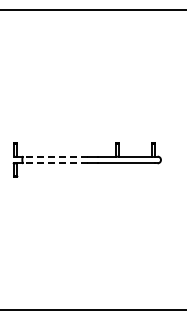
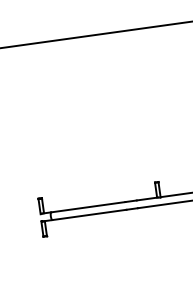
line: (55, 156) -> (88, 207), dashed -> solid
line: (55, 163) -> (89, 215), dashed -> solid

